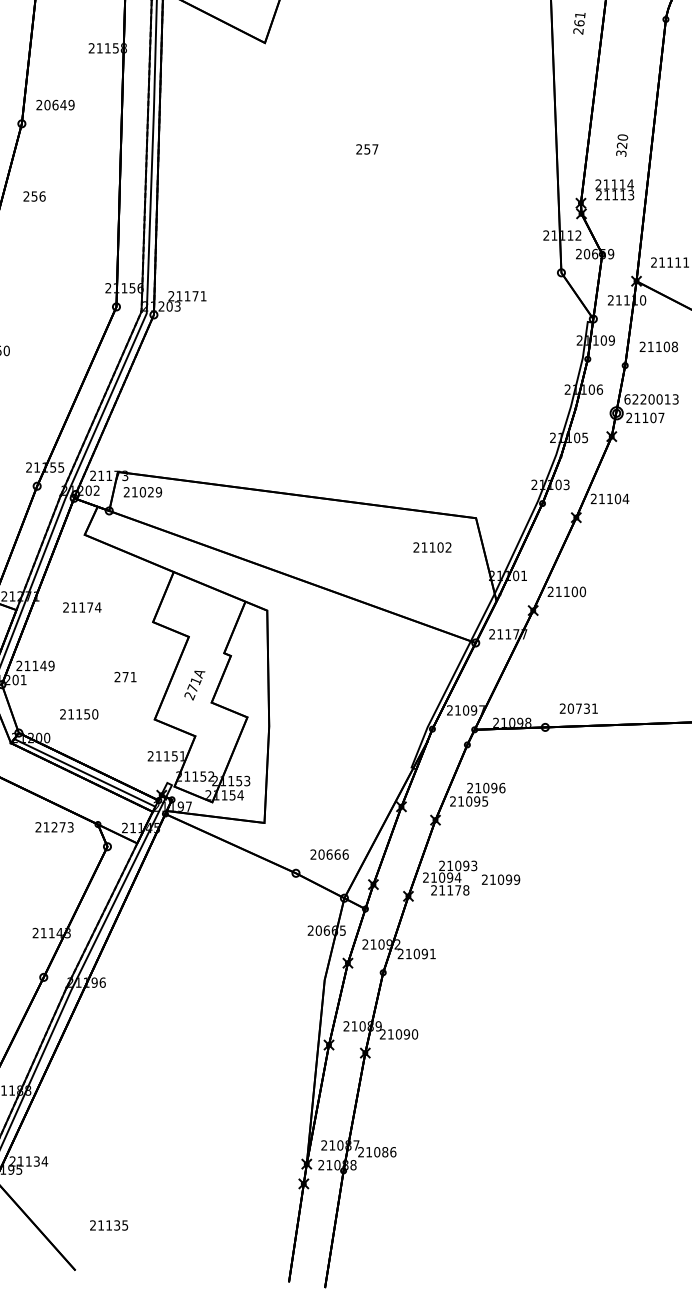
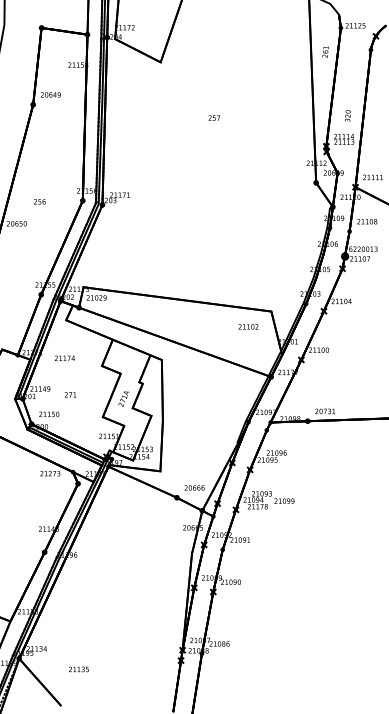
text: (33, 195) -> (39, 201), moved
text: (125, 676) -> (70, 394), moved
text: (79, 714) -> (49, 414), moved
text: (108, 1225) -> (78, 669), moved

